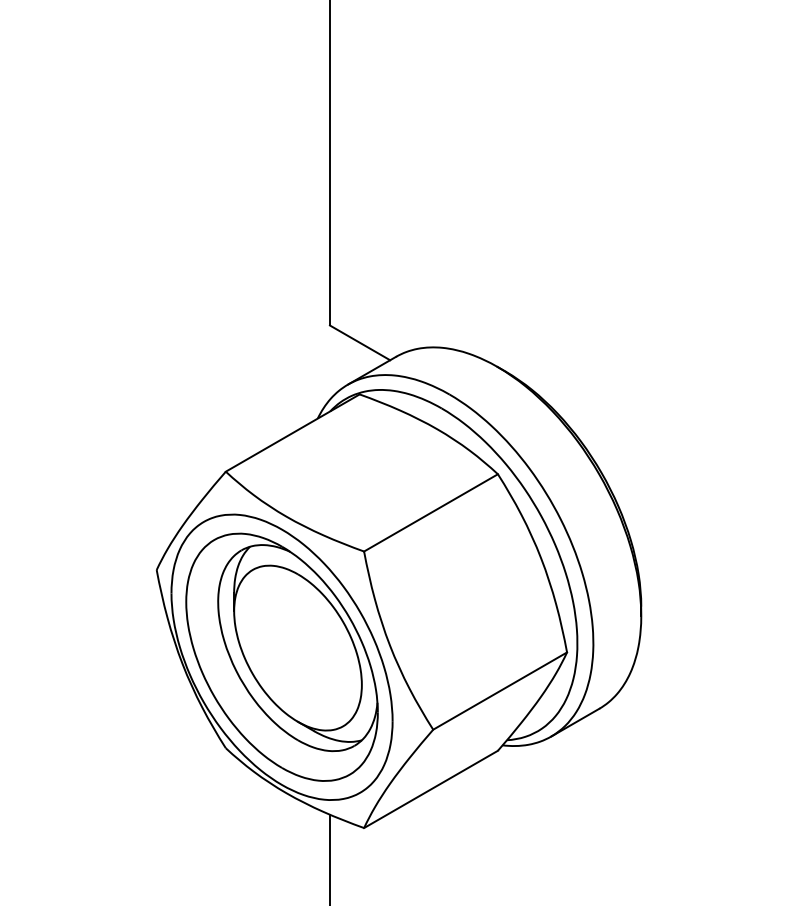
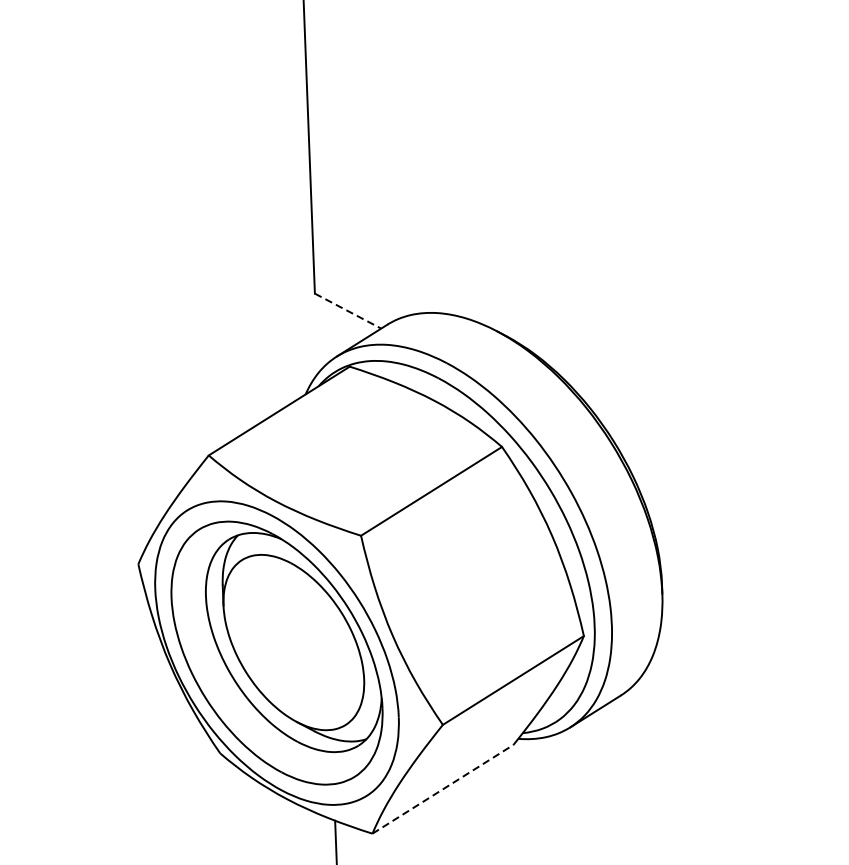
line: (360, 342) -> (348, 310), solid -> dashed
line: (431, 789) -> (443, 789), solid -> dashed

